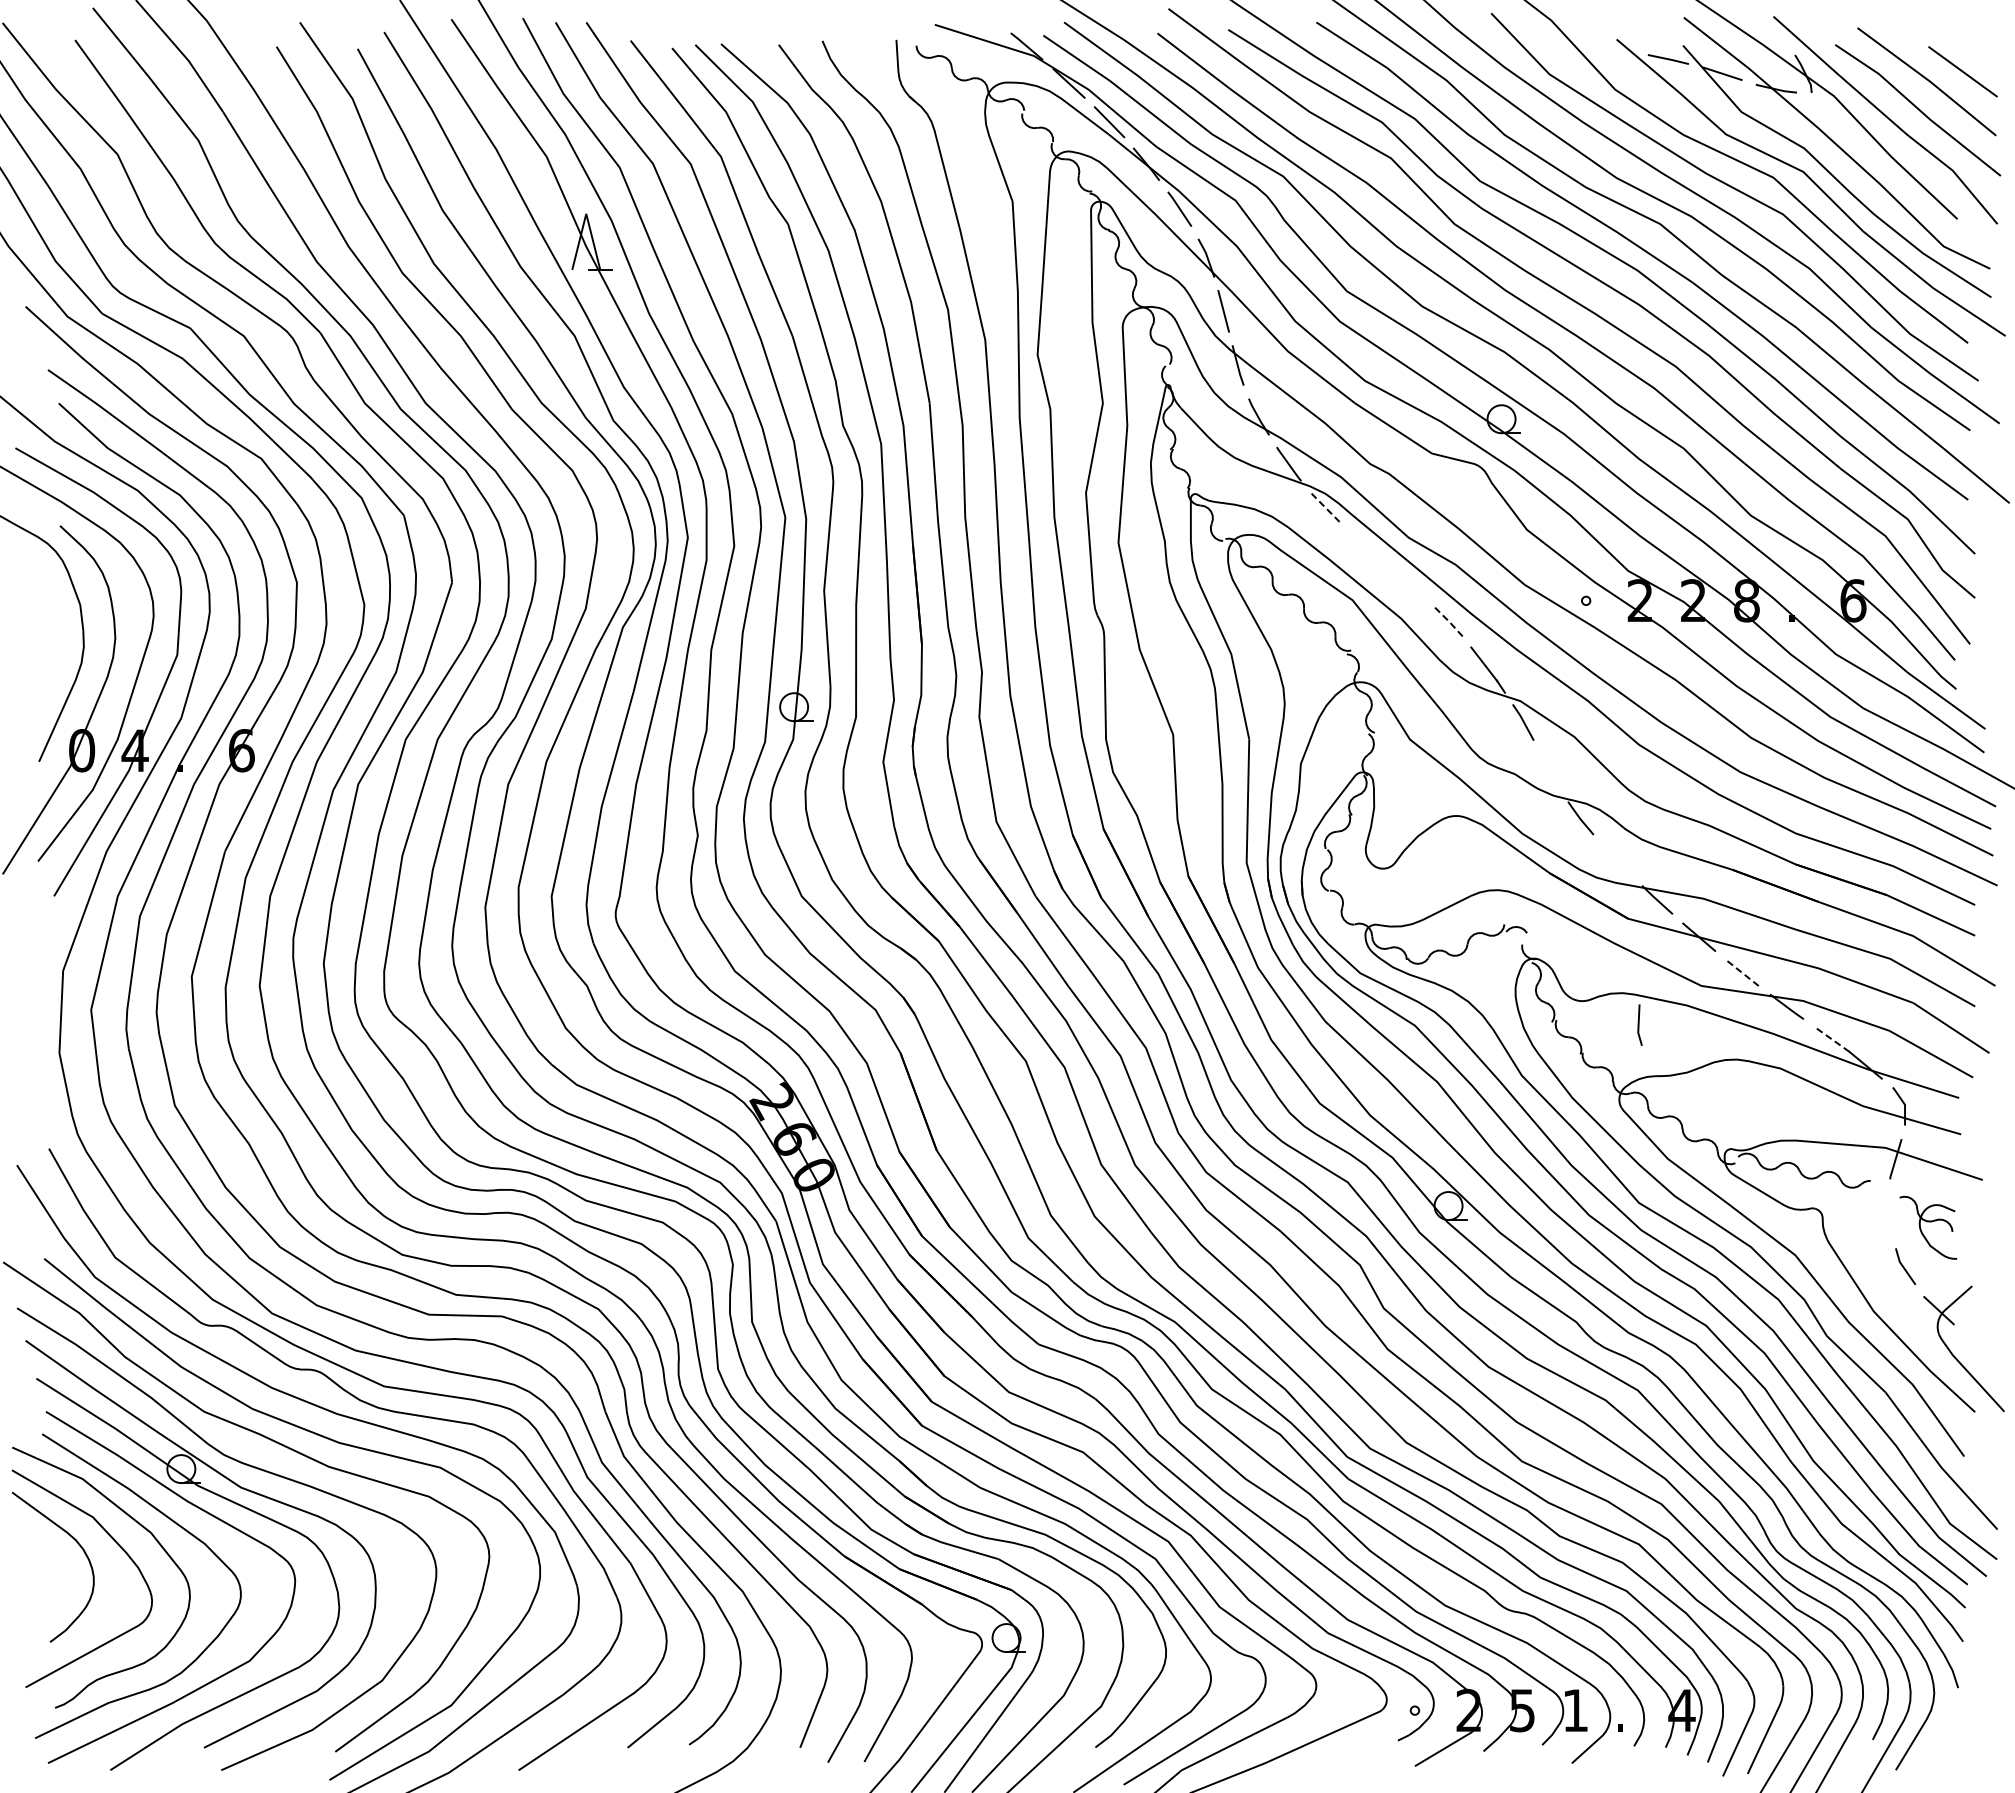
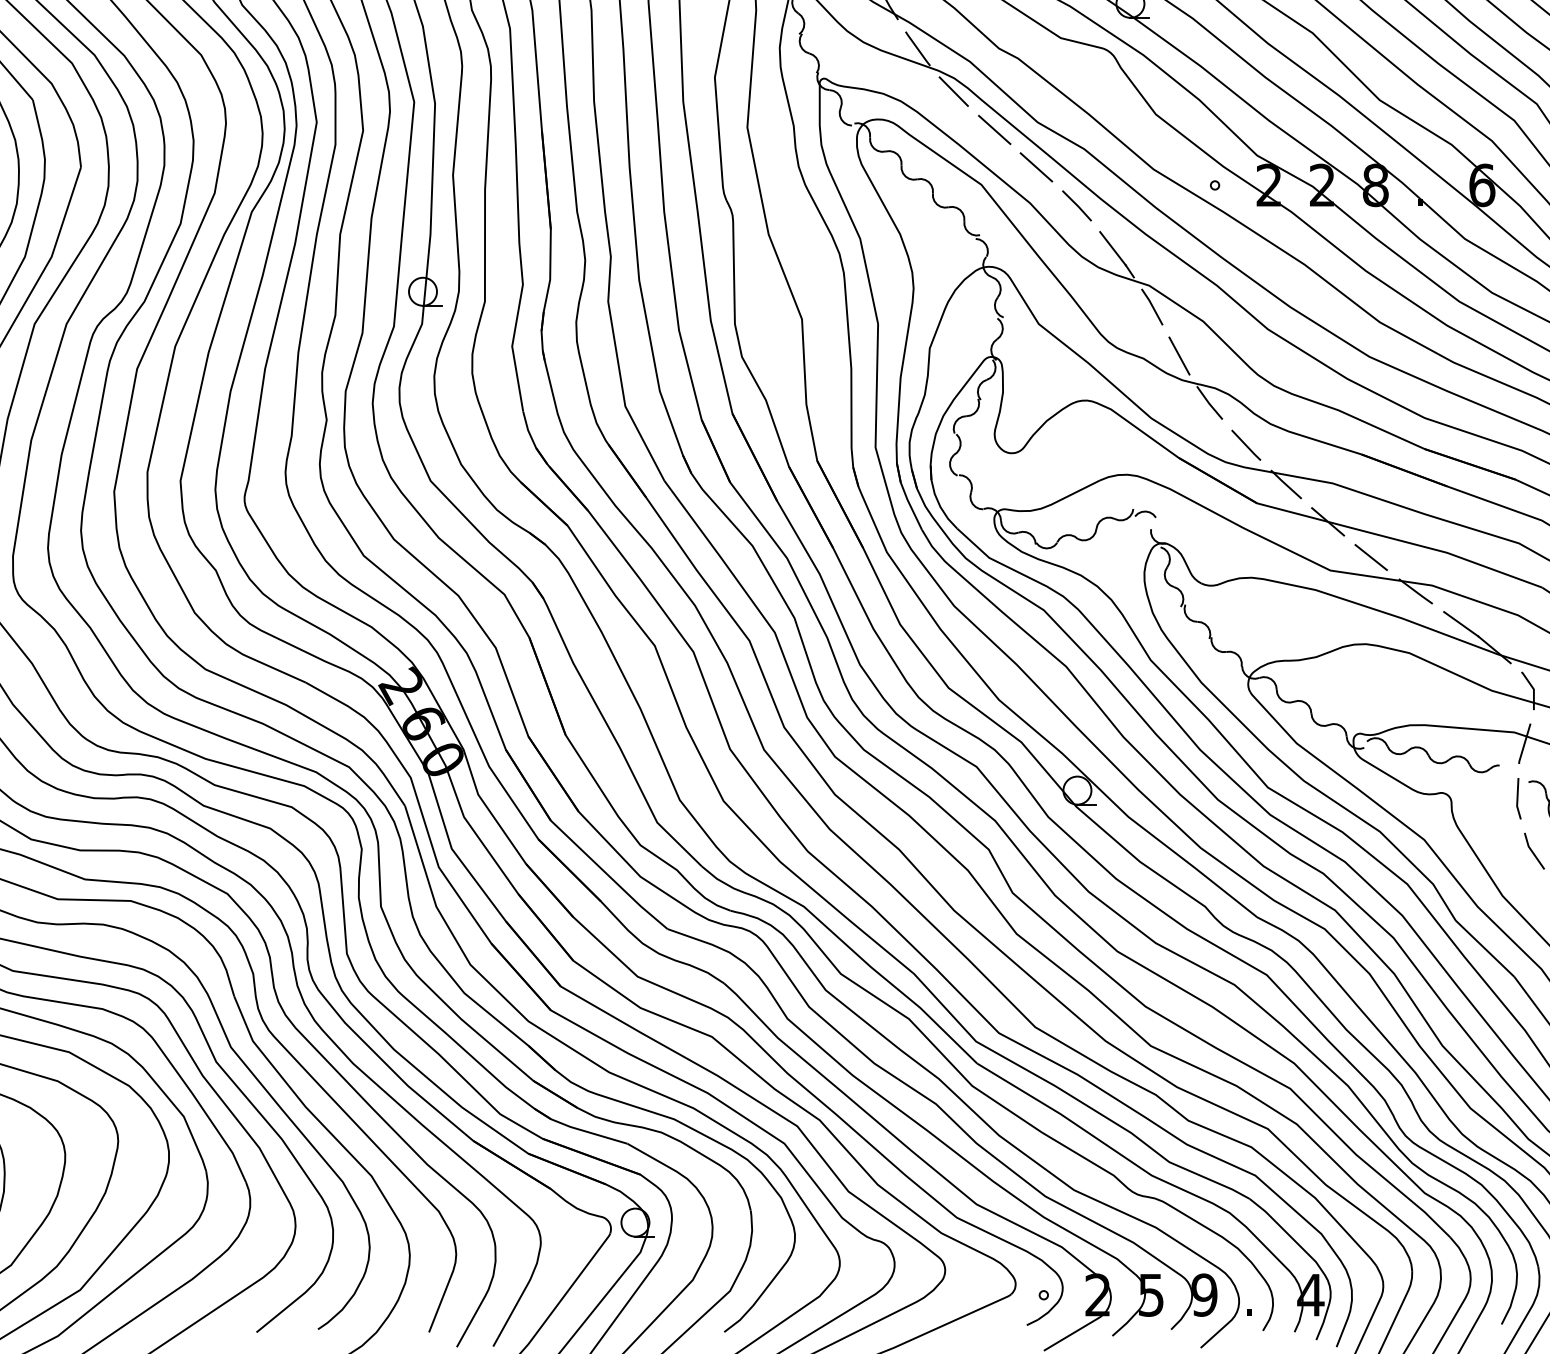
line: (1325, 507) -> (954, 92), dashed -> solid
line: (1365, 545) -> (994, 130), added
line: (1407, 582) -> (1036, 167), added
line: (1448, 621) -> (1077, 206), dashed -> solid
line: (1550, 771) -> (1179, 356), added
line: (1617, 860) -> (1246, 445), added
line: (1743, 973) -> (1372, 558), dashed -> solid
line: (1639, 1024) -> (1518, 798), moved
line: (1831, 1039) -> (1460, 624), dashed -> solid
text: (1575, 1710) -> (1204, 1295), 1 -> 9

